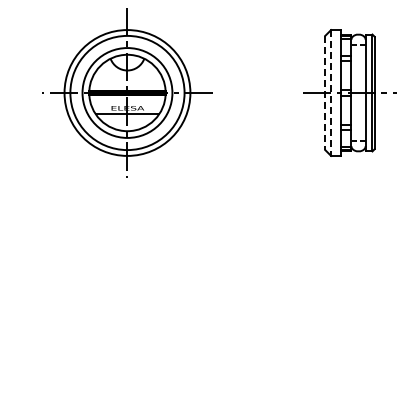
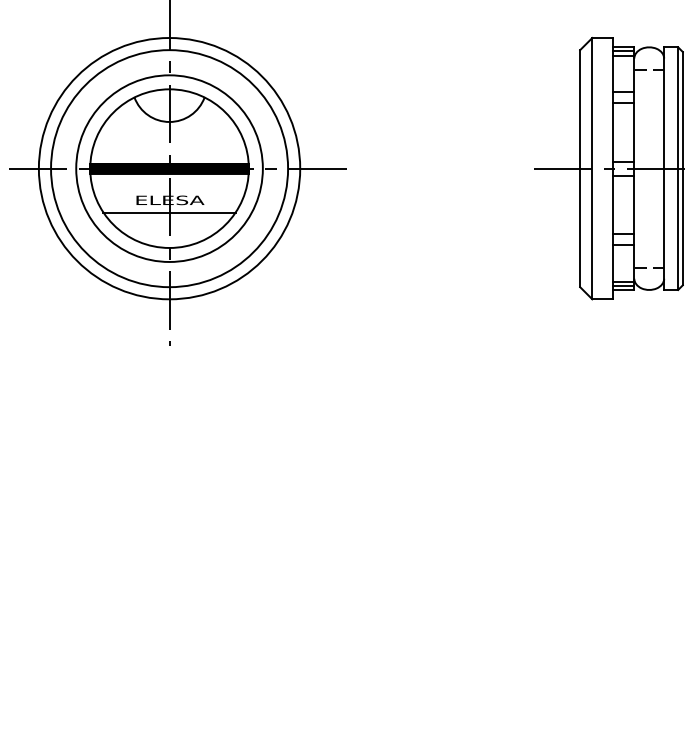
line: (325, 93) -> (580, 169), dashed -> solid
line: (331, 93) -> (593, 169), dashed -> solid

